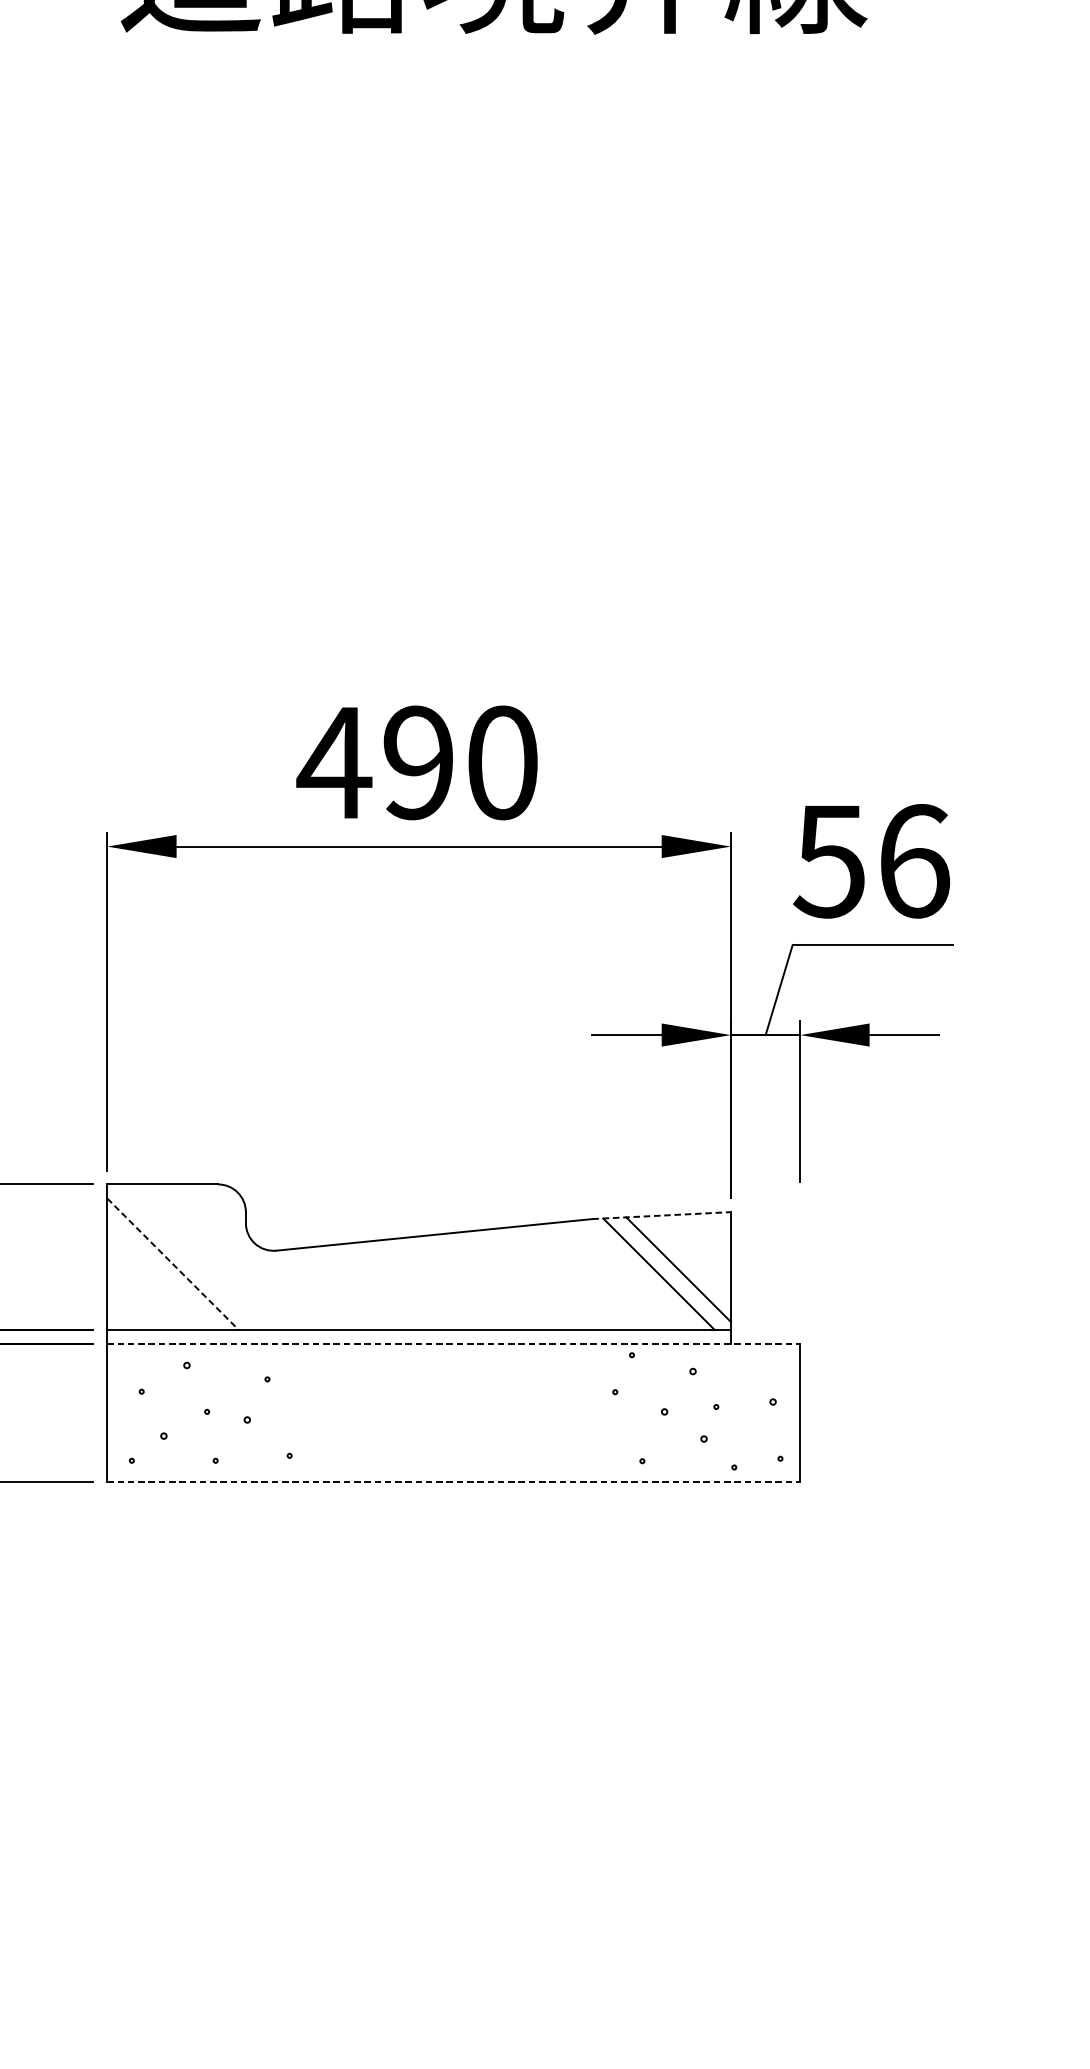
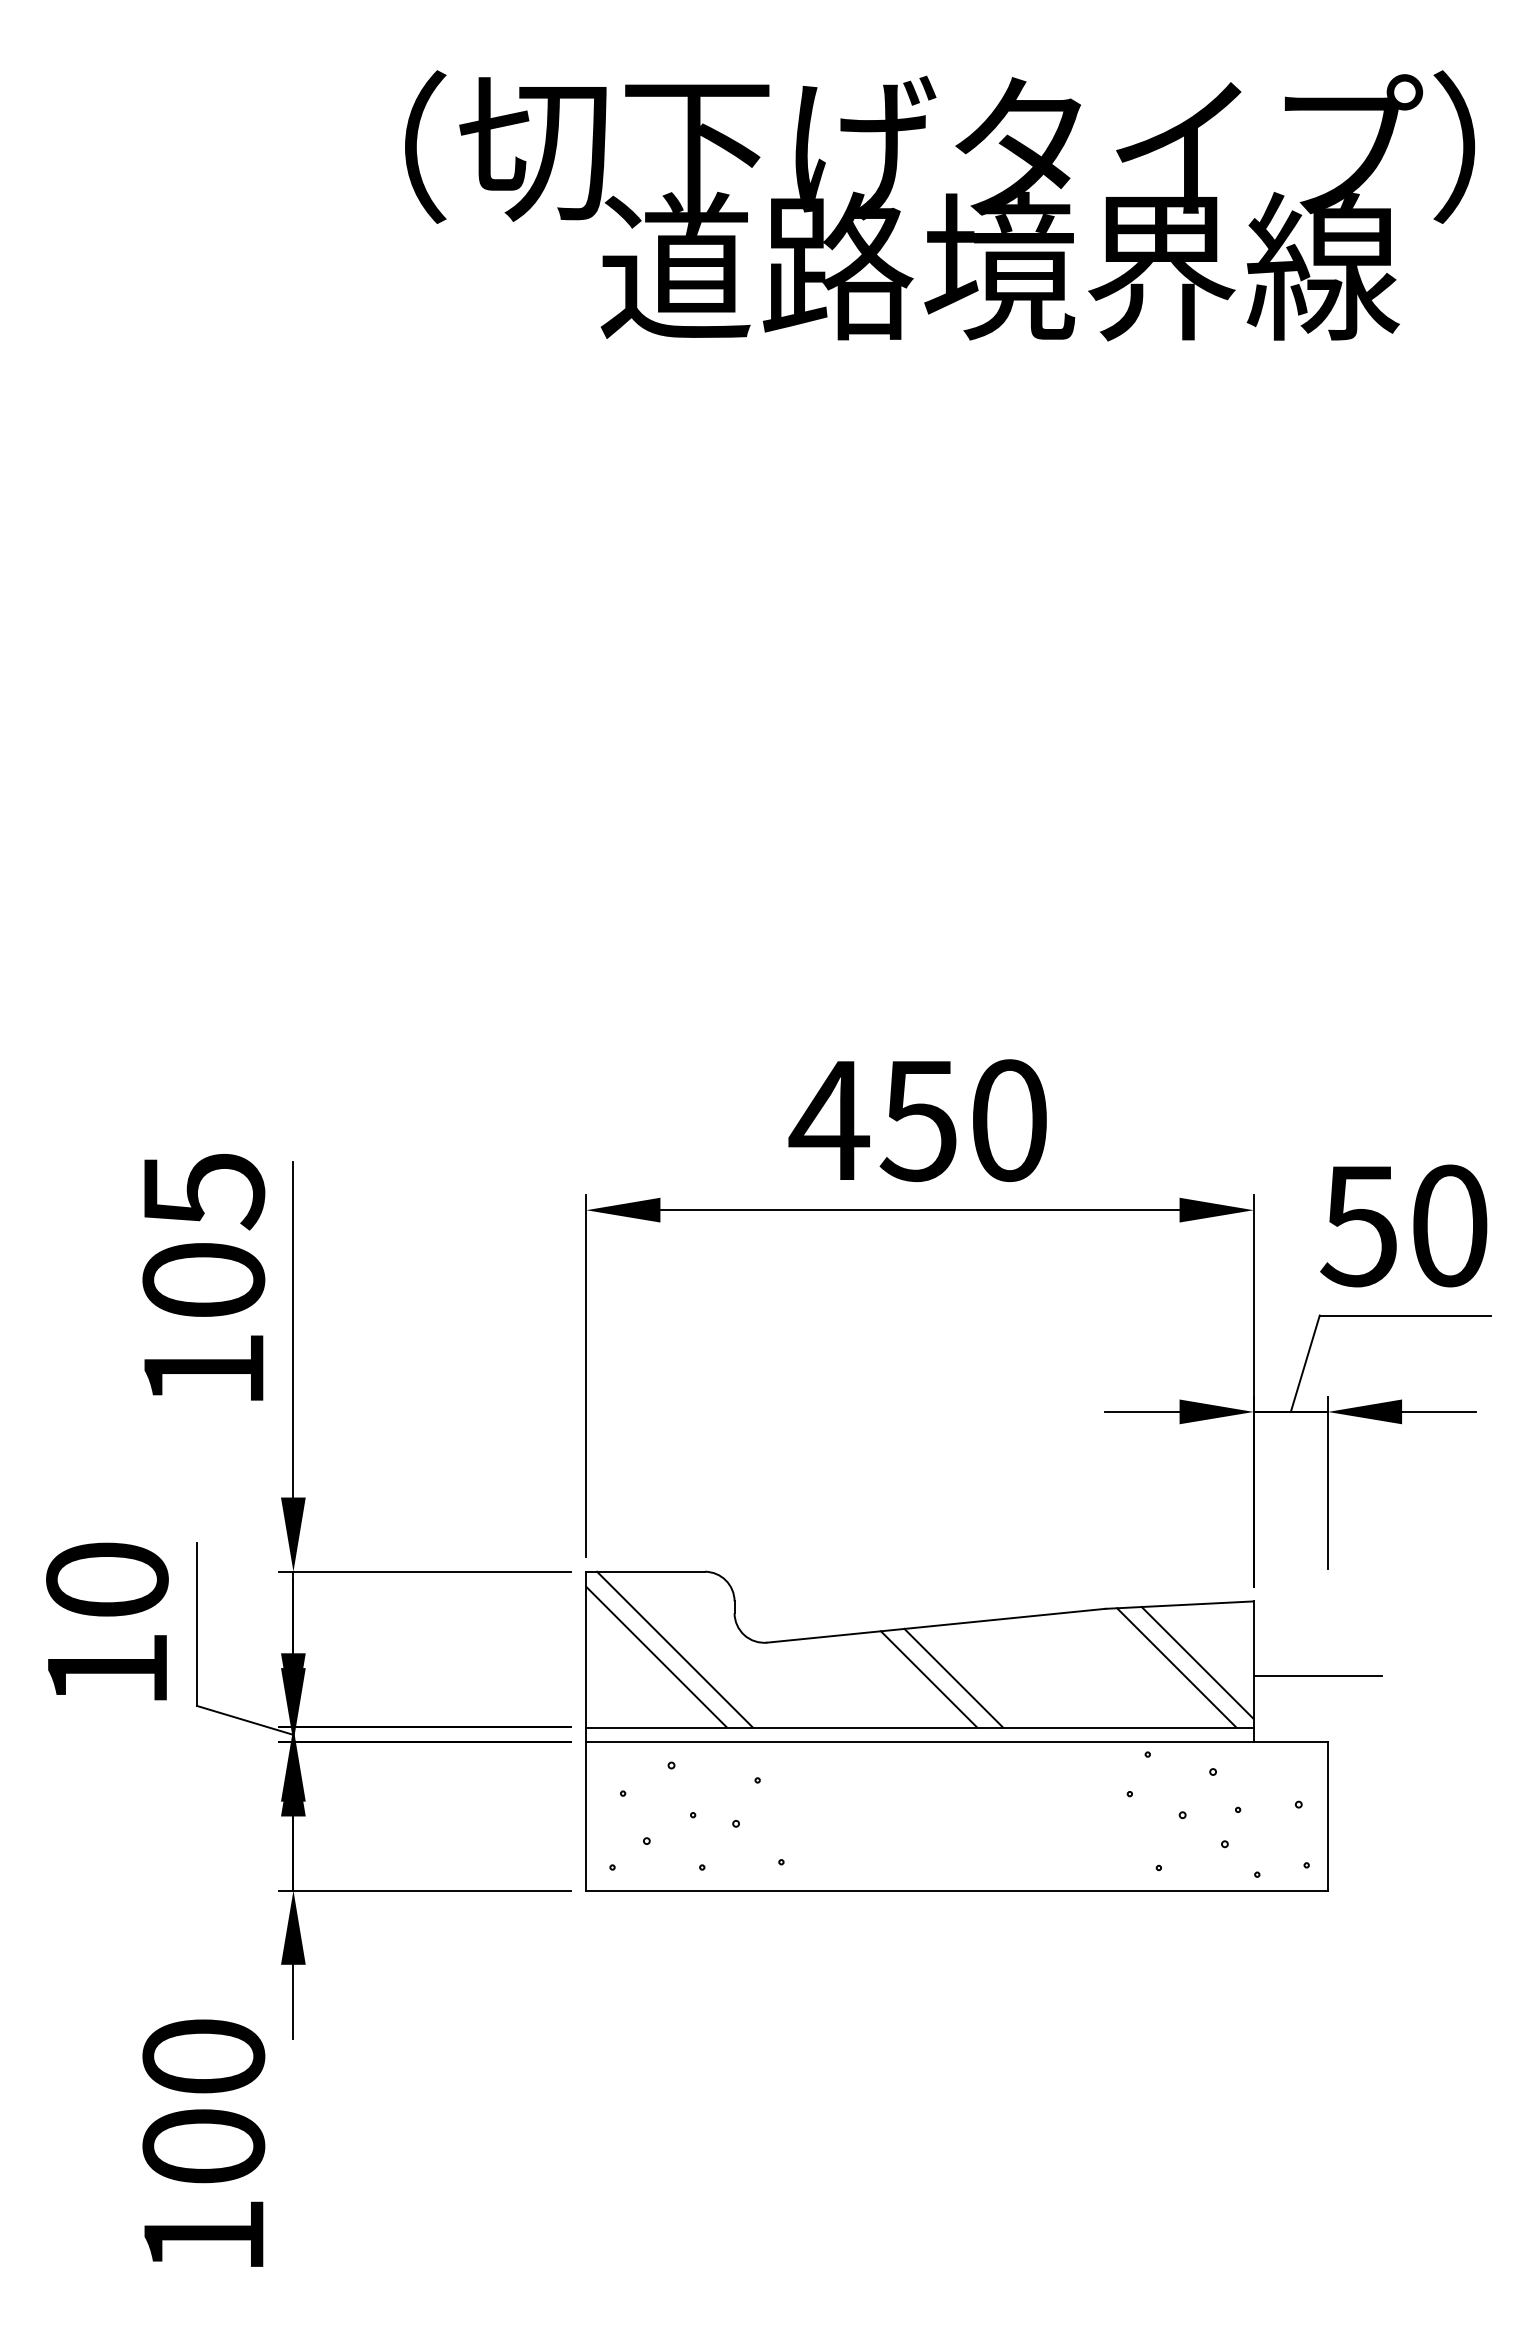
text: (416, 762) -> (917, 1120), 490 -> 450
text: (914, 860) -> (1450, 1225), 56 -> 50
line: (662, 1215) -> (1180, 1605), dashed -> solid
line: (189, 1257) -> (674, 1649), added
line: (172, 1264) -> (656, 1657), dashed -> solid
line: (790, 1281) -> (1317, 1675), added
line: (450, 1283) -> (953, 1677), added
line: (427, 1285) -> (928, 1679), added
line: (454, 1343) -> (957, 1742), dashed -> solid
line: (454, 1482) -> (957, 1890), dashed -> solid

